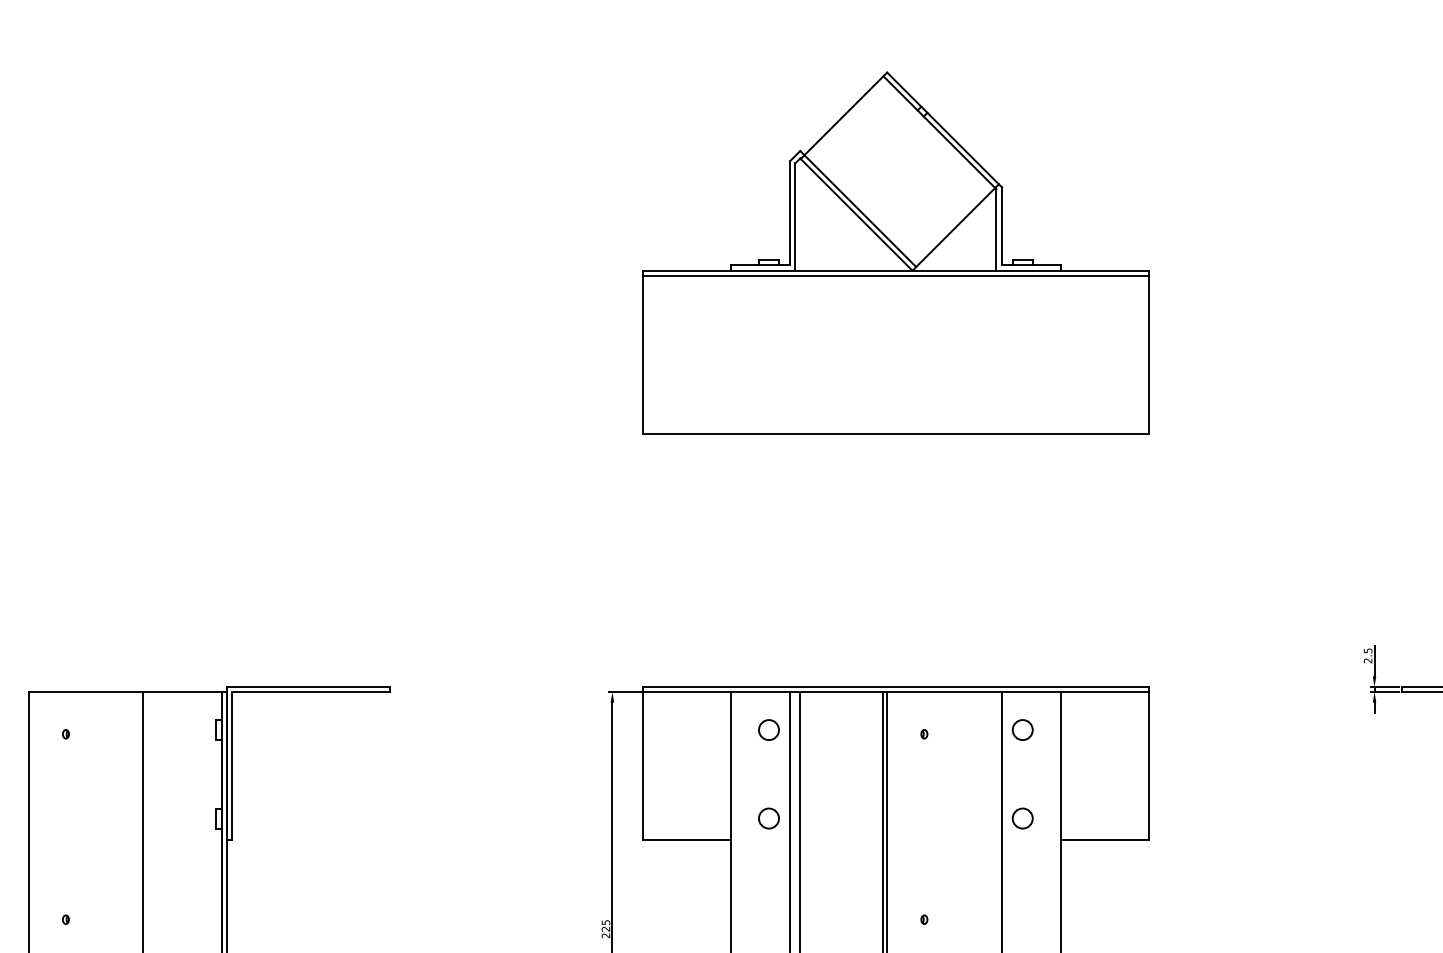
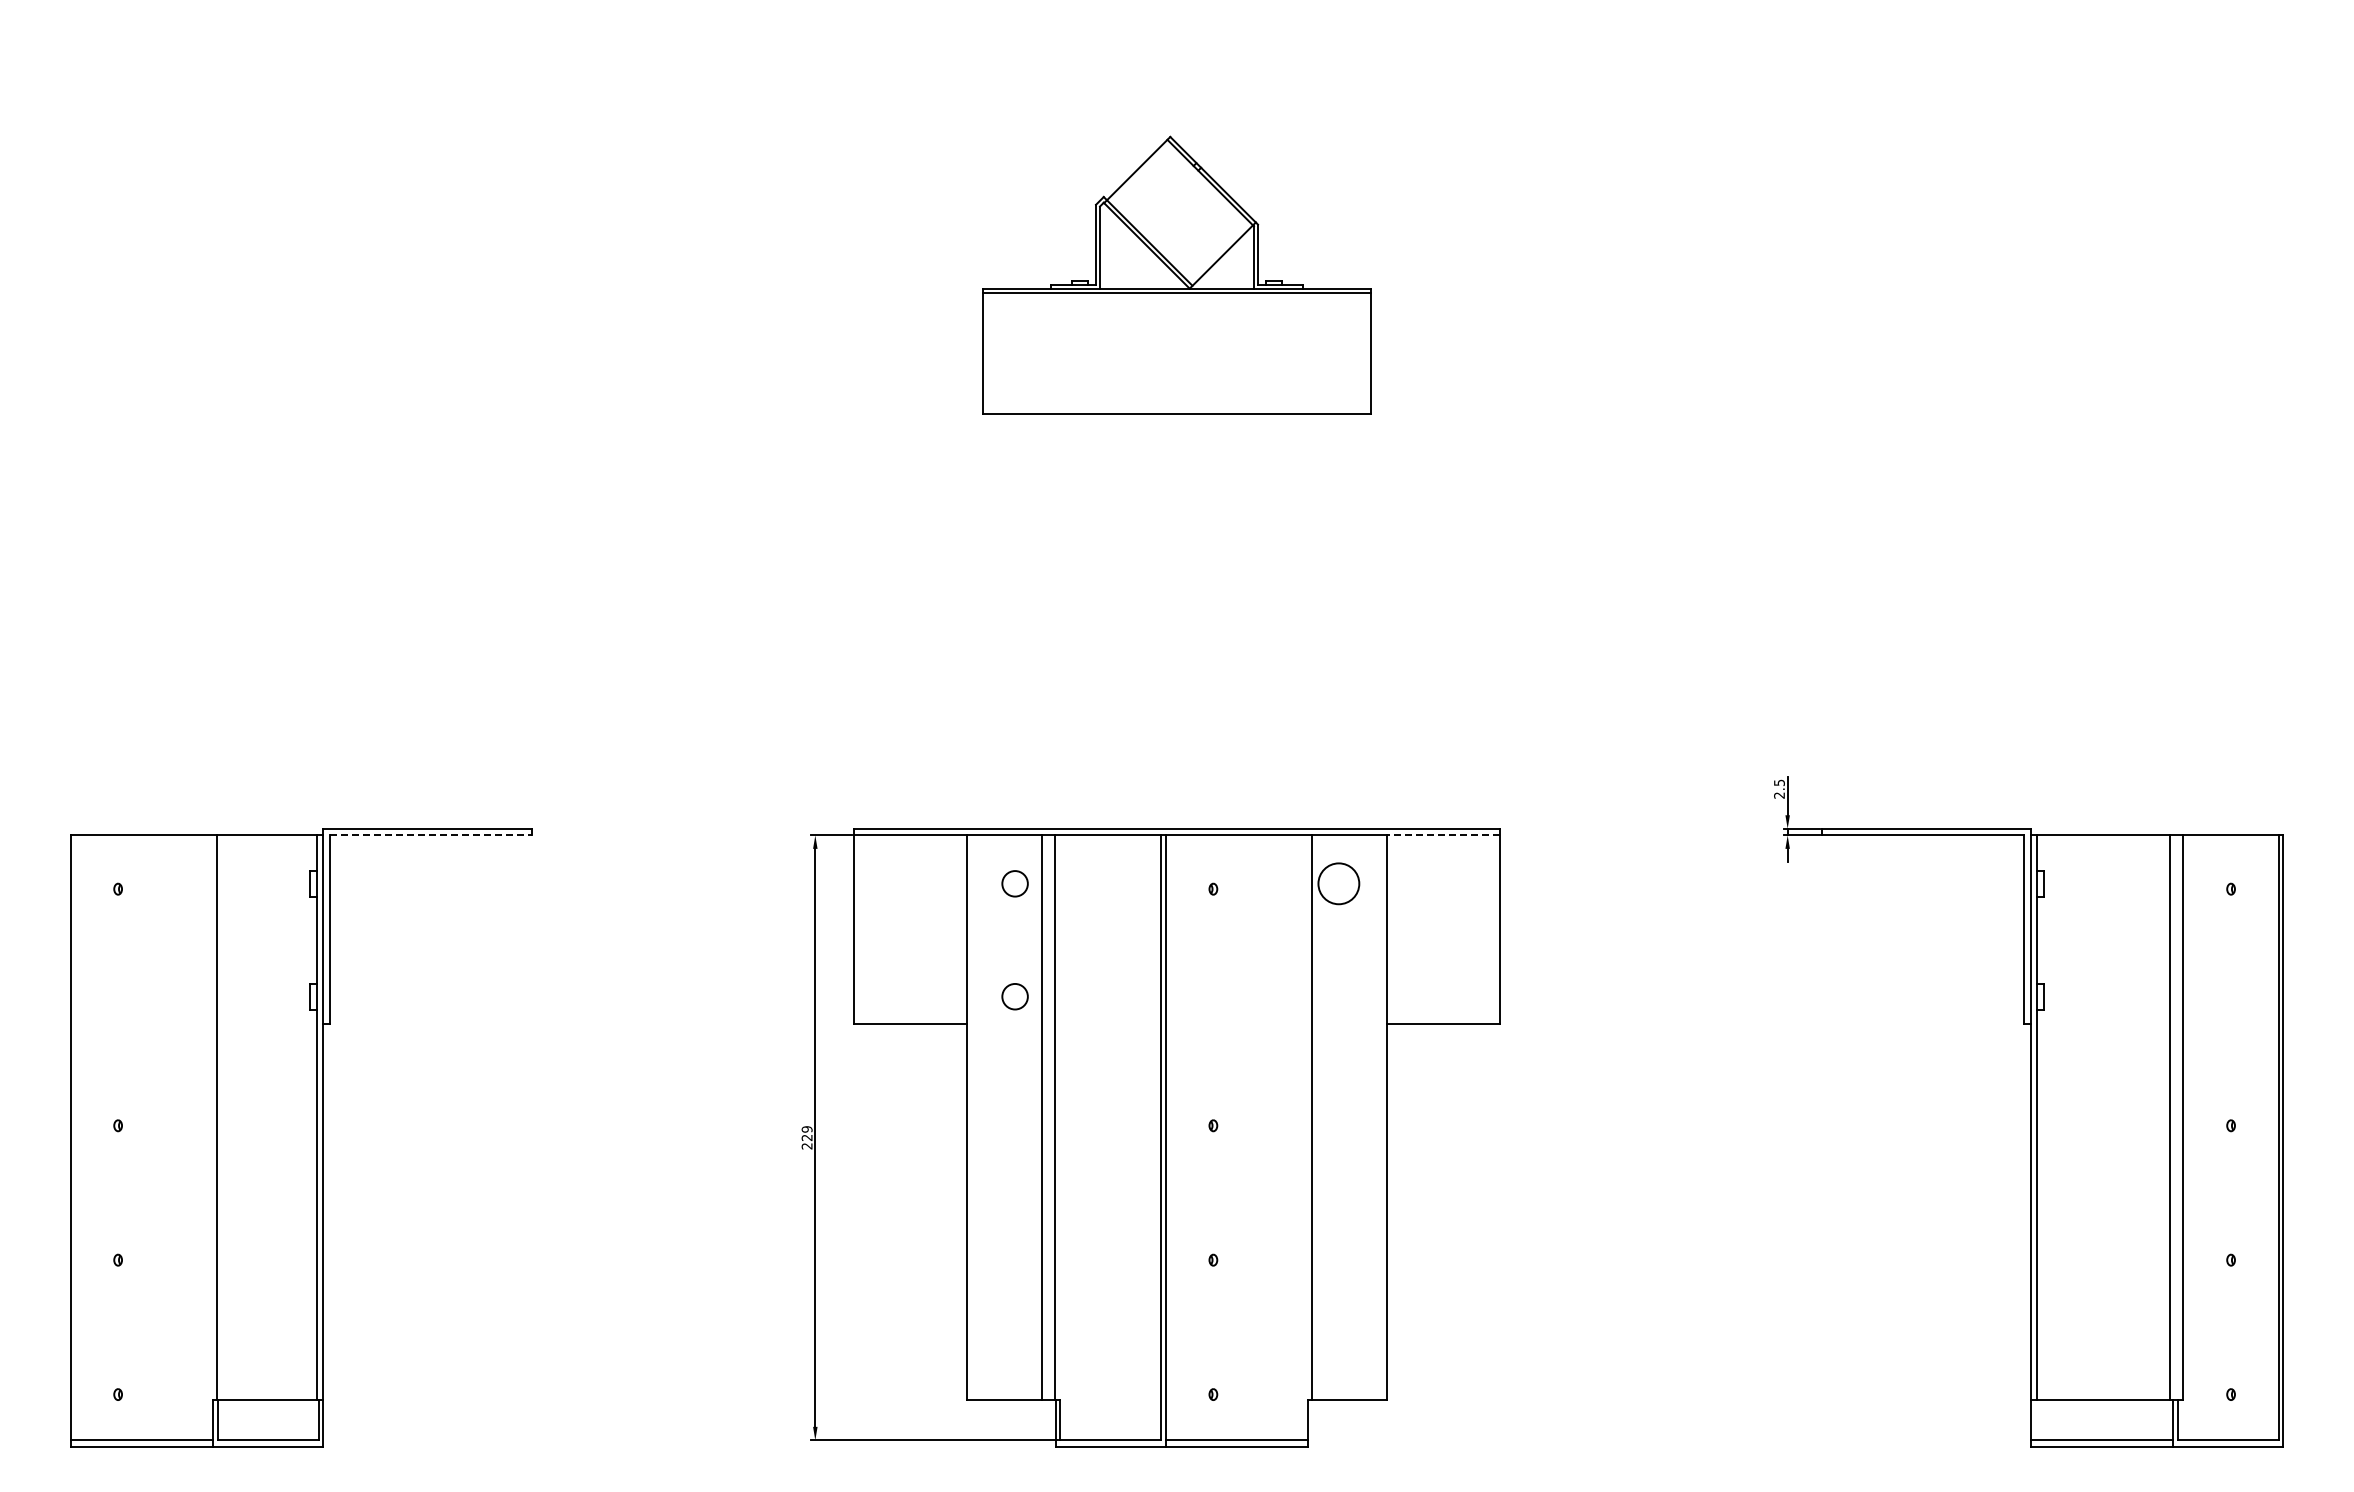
part: (895, 252) -> (1176, 274), size x0.6
line: (310, 692) -> (430, 835), solid -> dashed
line: (1103, 692) -> (1442, 835), solid -> dashed
circle: (1022, 729) -> (1338, 883), size x1.6
circle: (1022, 818) -> (1338, 996), removed
text: (605, 922) -> (806, 1129), 225 -> 229

